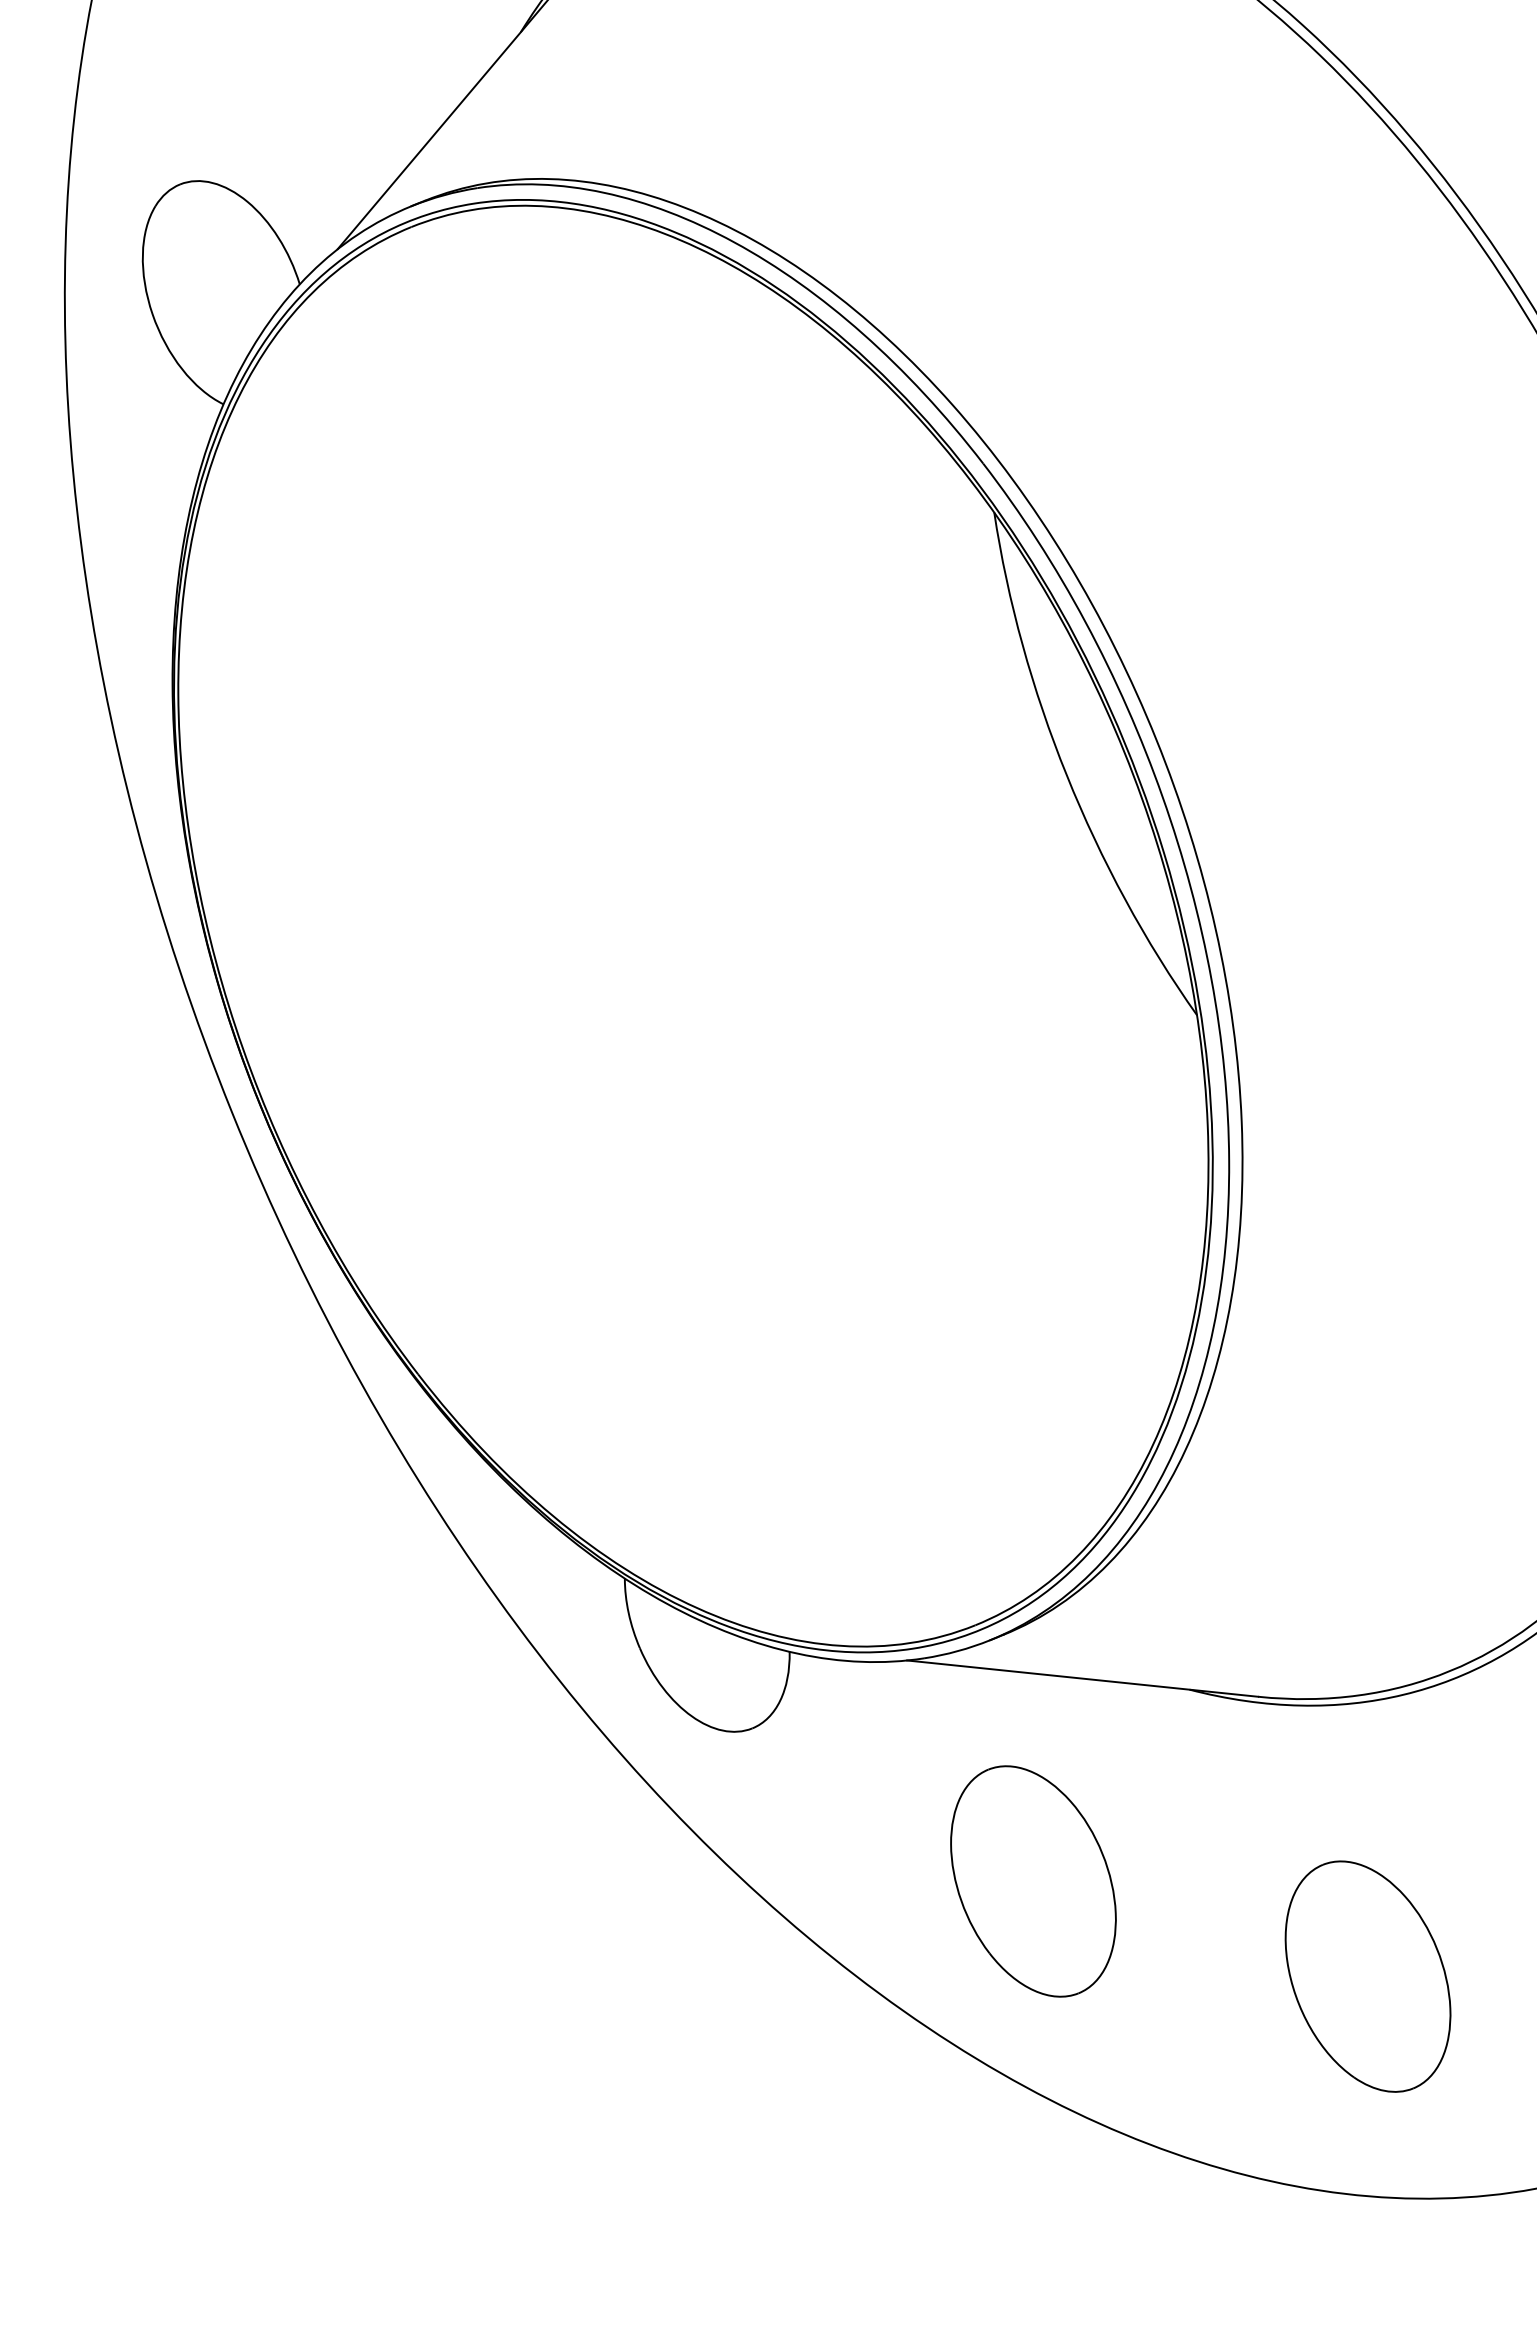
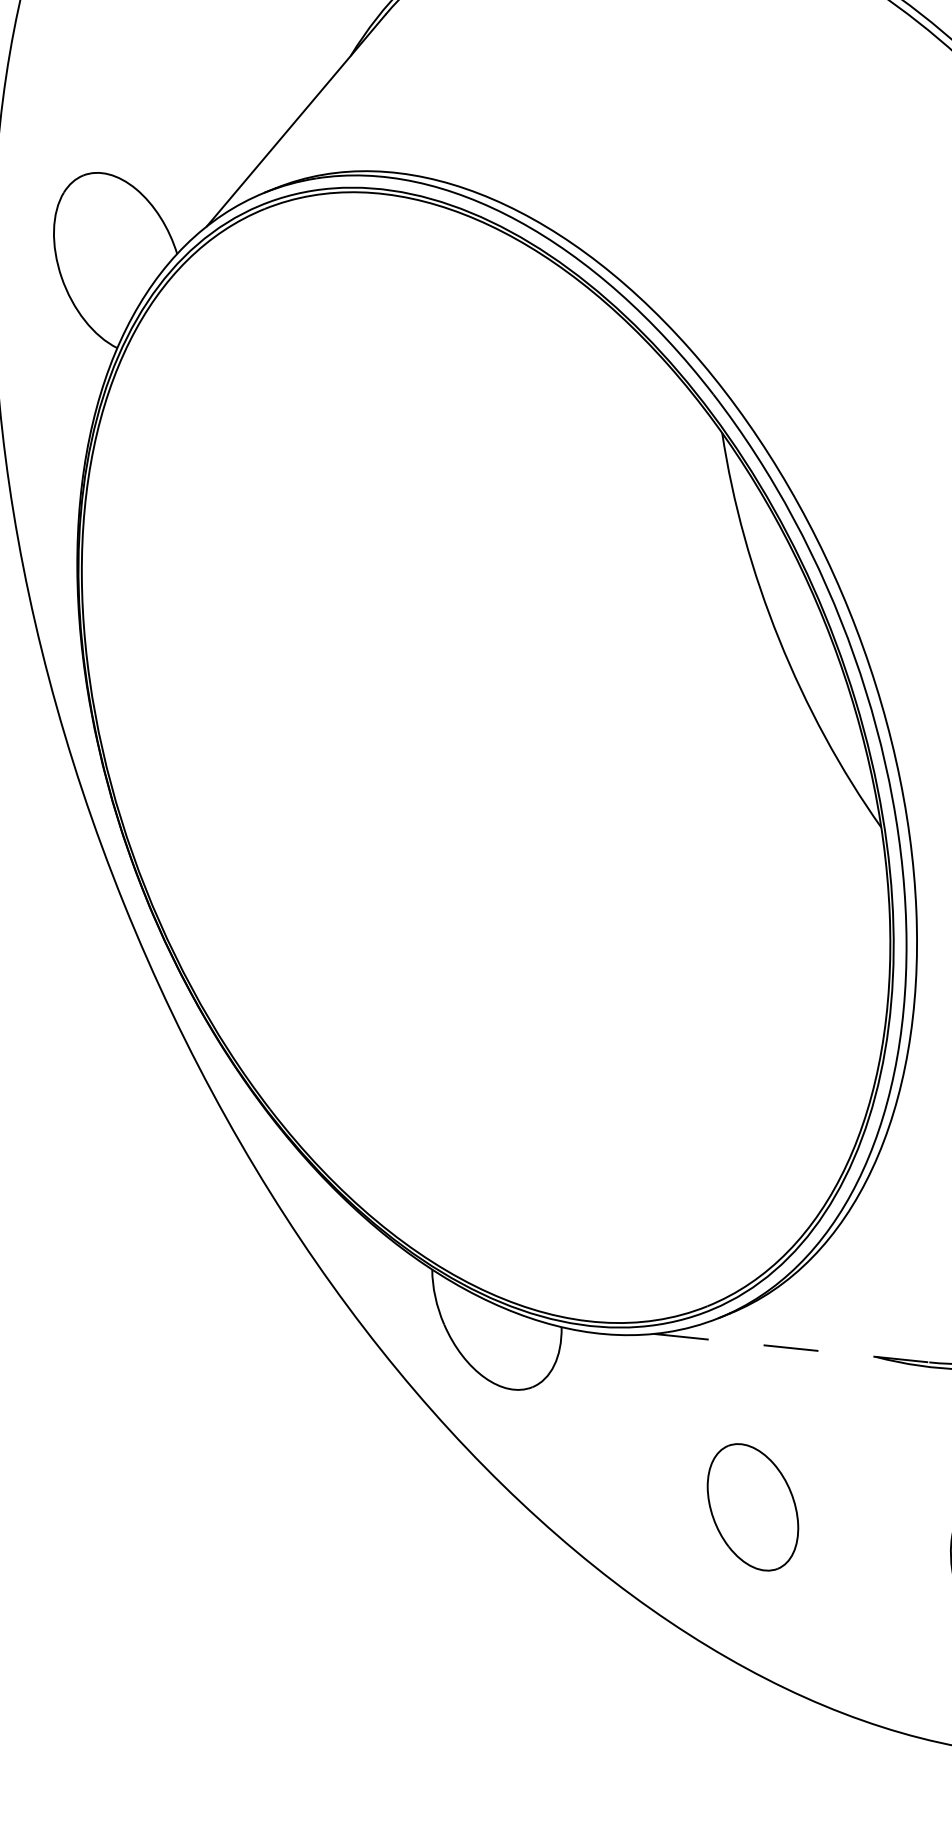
line: (1083, 1678) -> (792, 1348), solid -> dashed
part: (1033, 1881) -> (752, 1507), size x0.7

